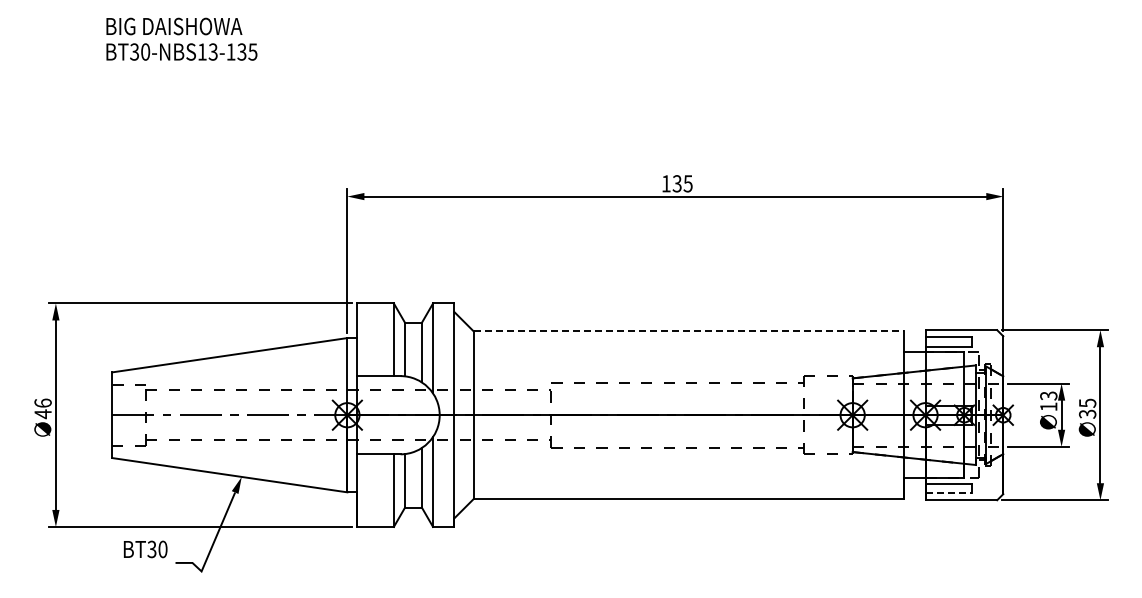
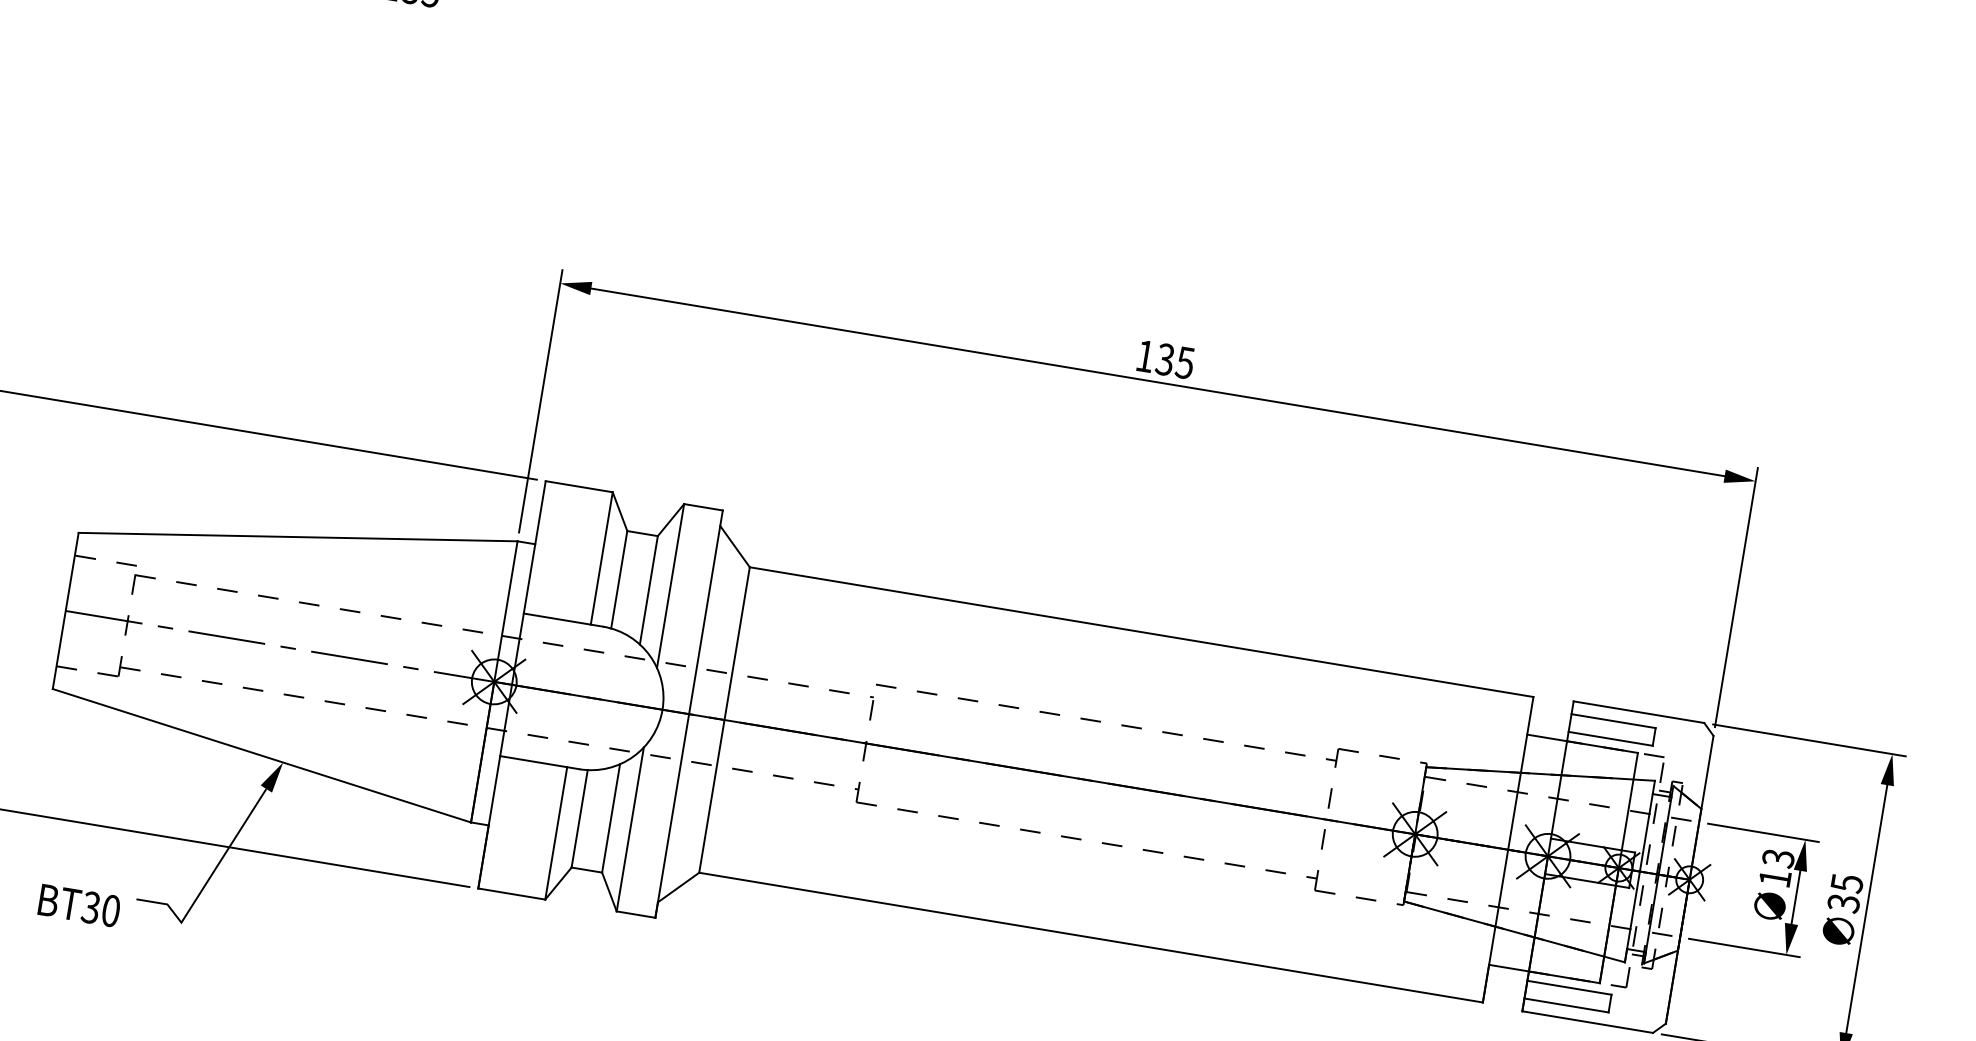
line: (688, 331) -> (1141, 632), dashed -> solid
line: (949, 493) -> (1568, 1006), dashed -> solid
text: (145, 549) -> (79, 905), moved

